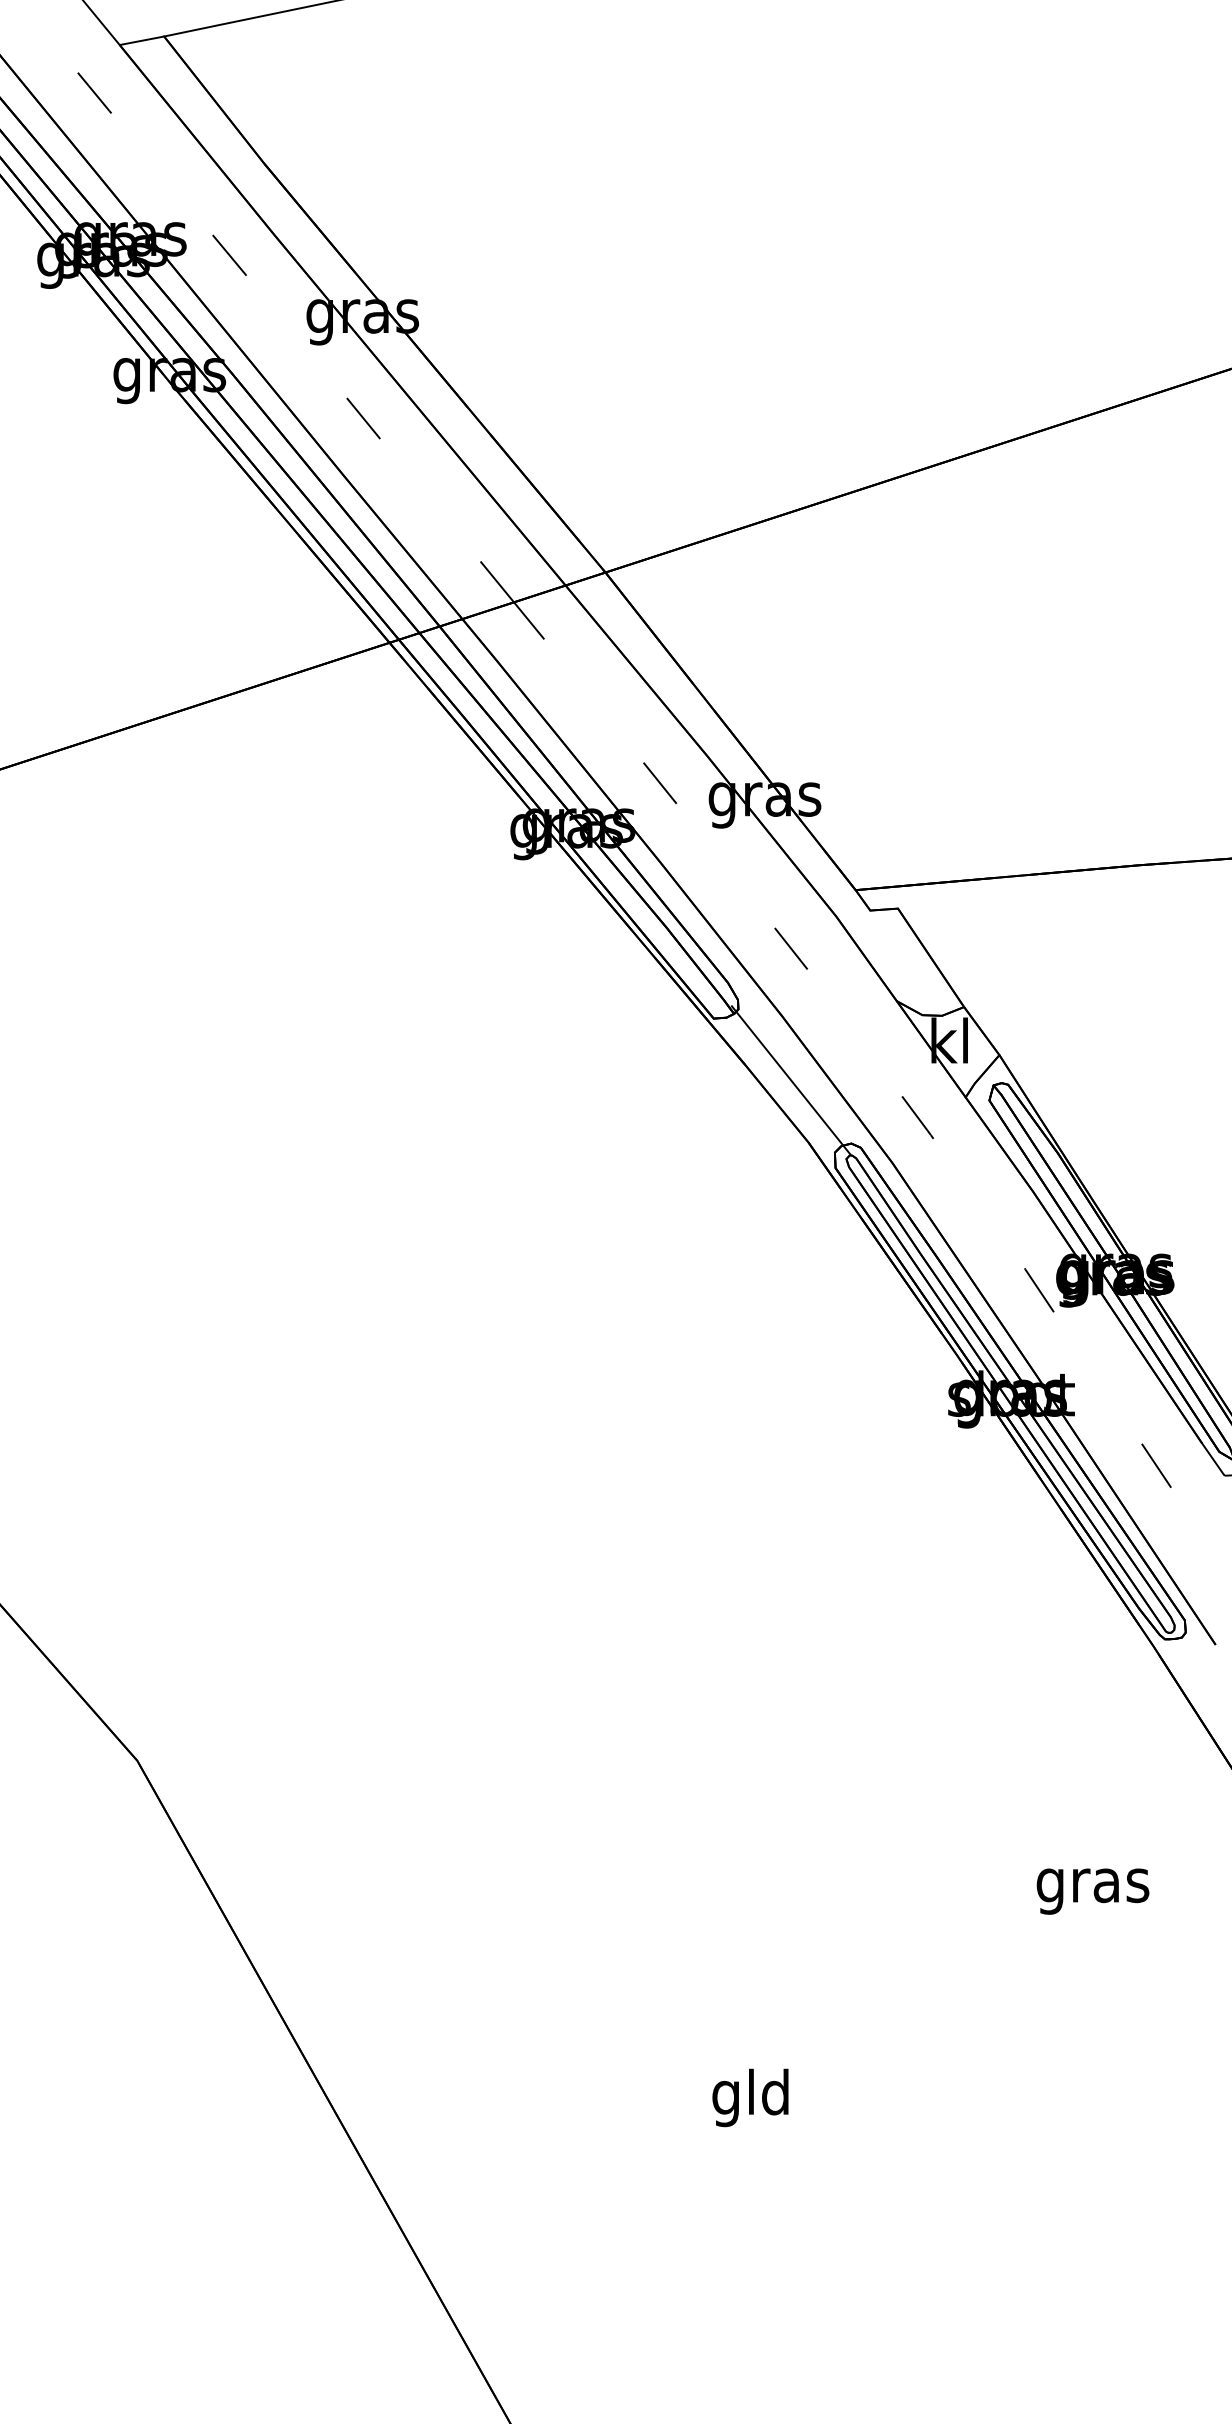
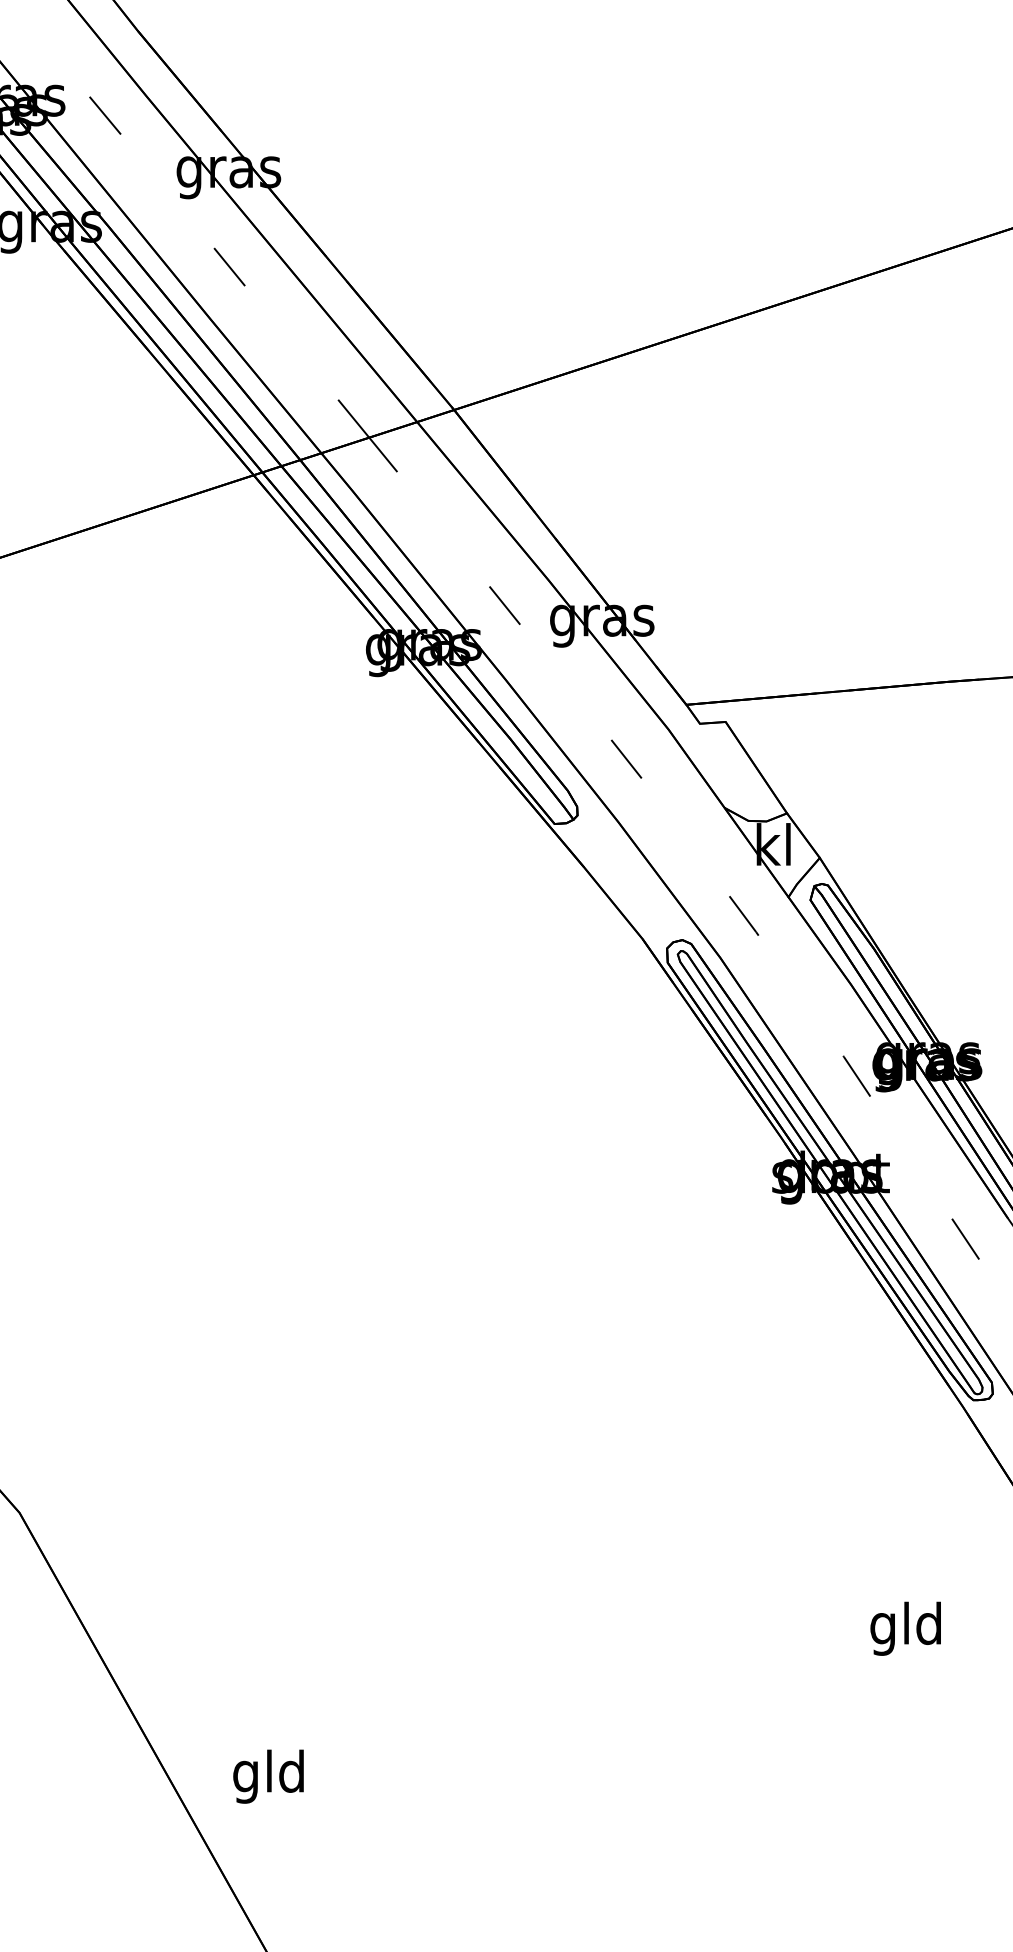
line: (790, 1080) -> (625, 881), removed
text: (1092, 1885) -> (906, 1628), gras -> gld
text: (750, 2097) -> (268, 1776), moved

